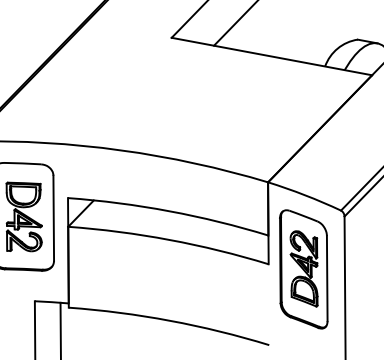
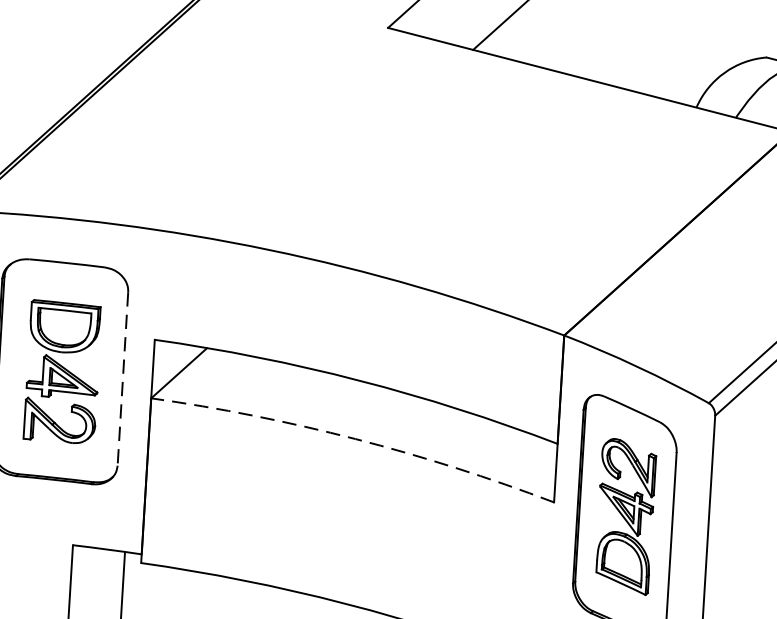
line: (53, 218) -> (122, 379), solid -> dashed
arc: (169, 239) -> (355, 438), solid -> dashed

